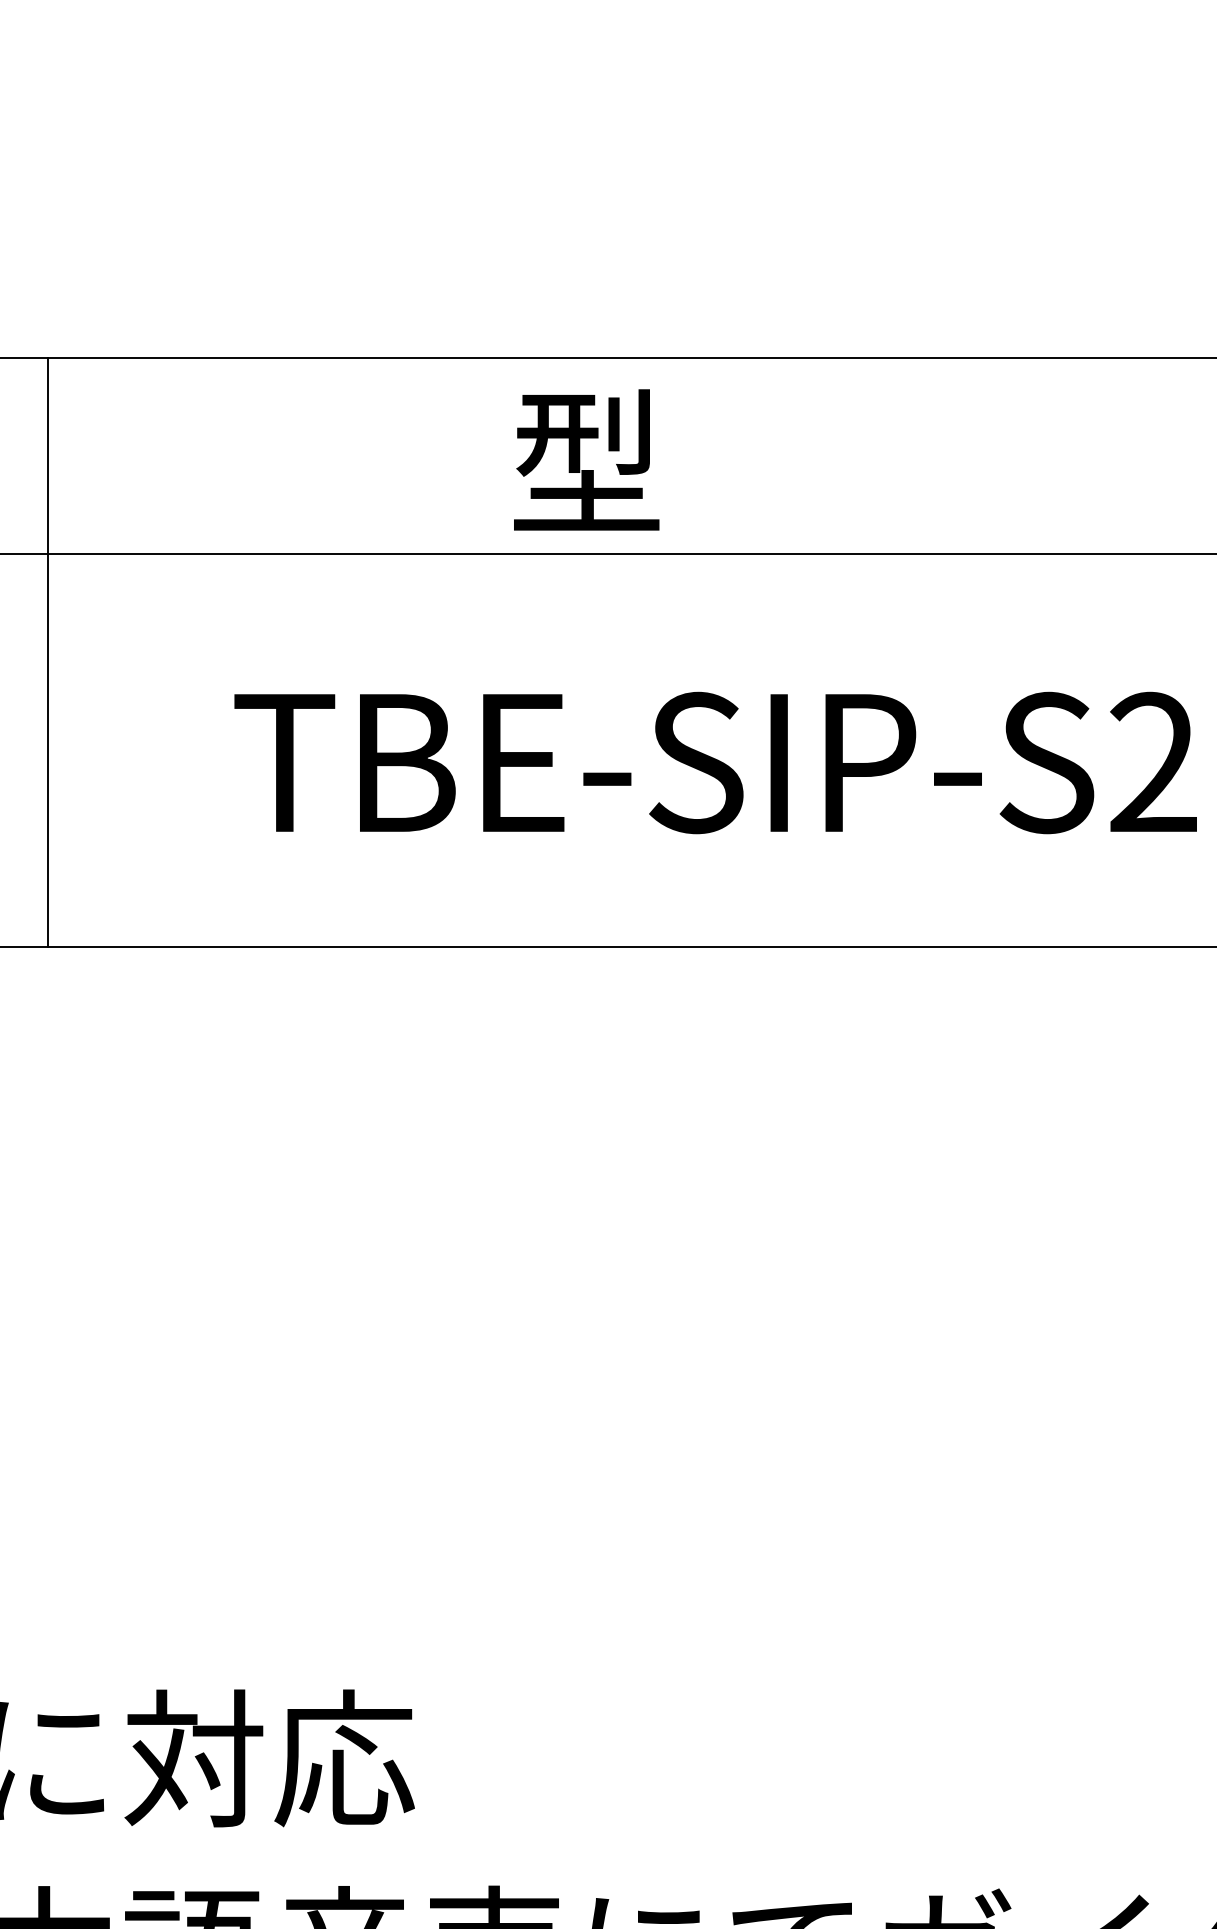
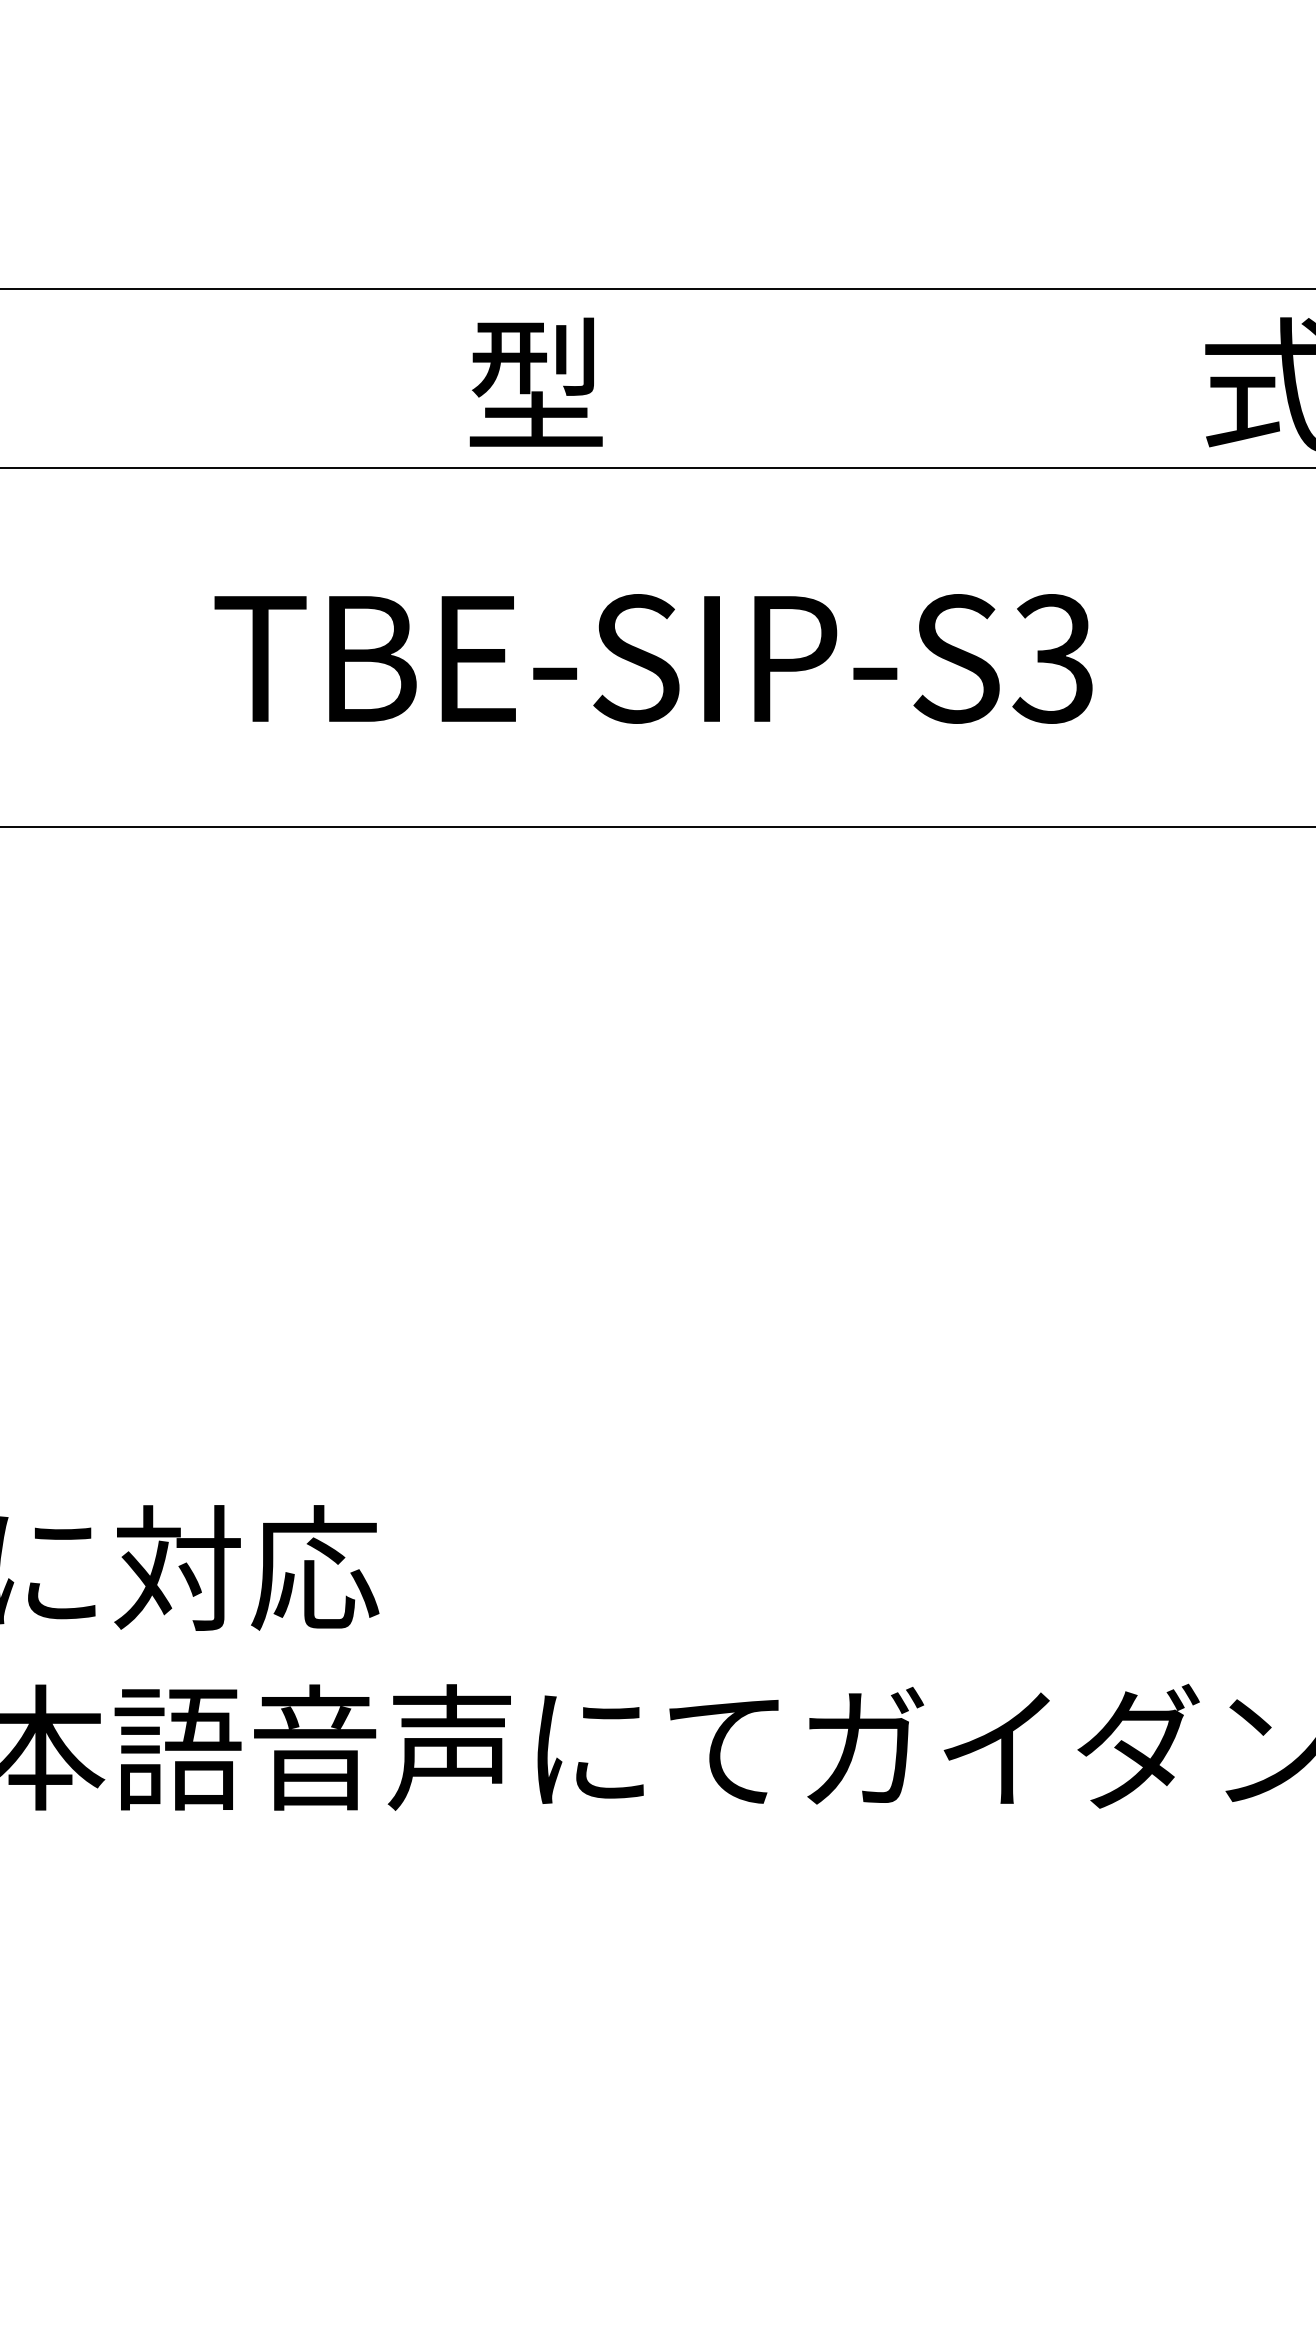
line: (47, 651) -> (43, 557), removed
text: (1151, 762) -> (1052, 658), TBE-SIP-S2 -> TBE-SIP-S3

